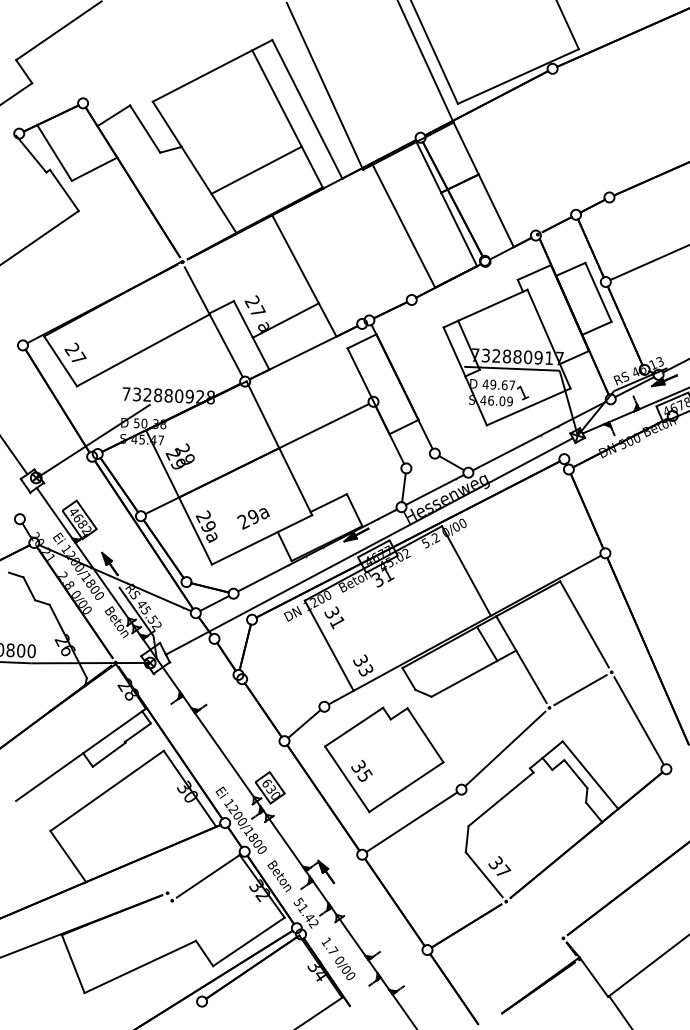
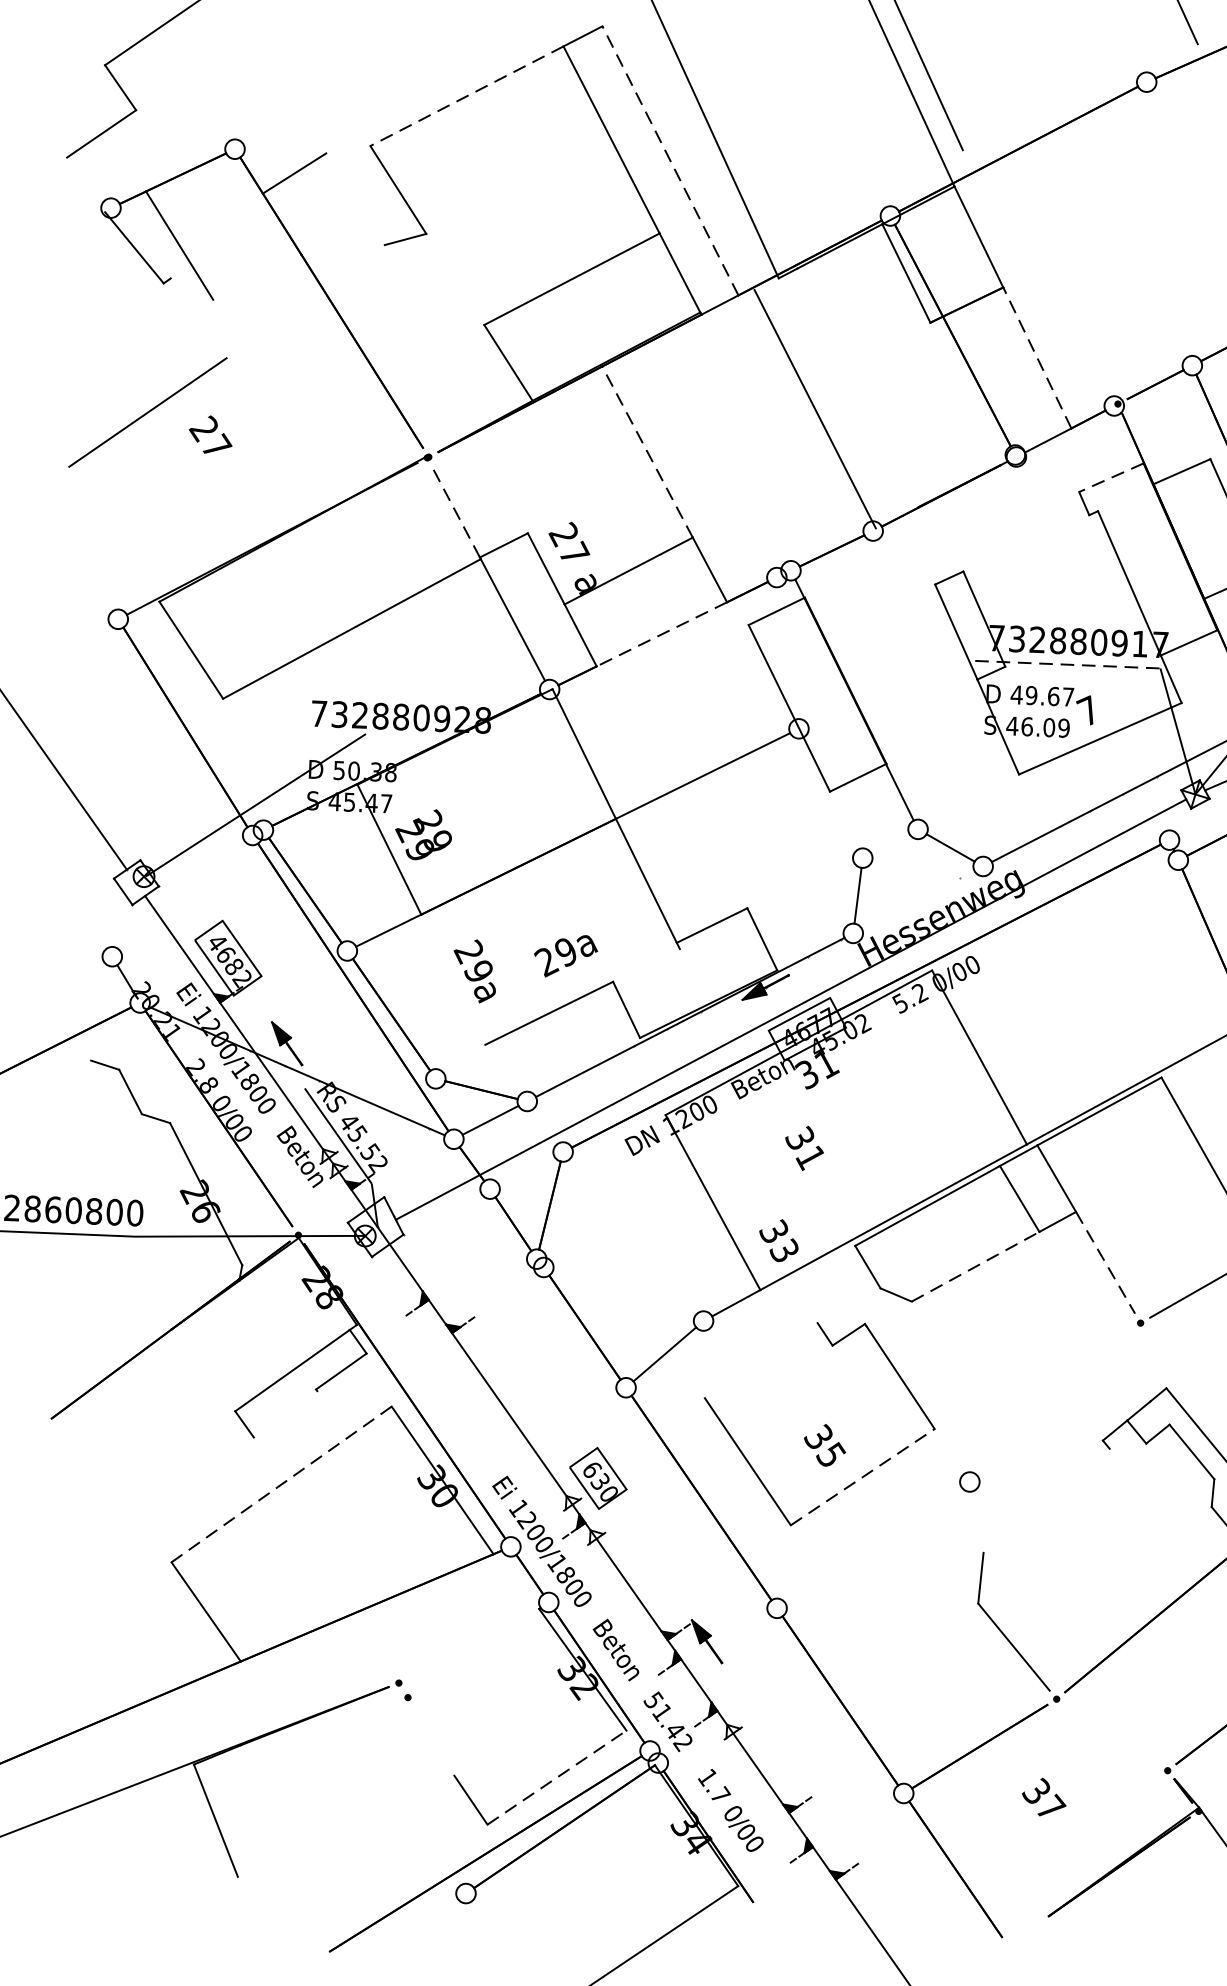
line: (202, 76) -> (466, 97), solid -> dashed
line: (517, 76) -> (1078, 97), removed
line: (307, 109) -> (670, 161), solid -> dashed
line: (145, 128) -> (356, 198), removed
line: (94, 168) -> (257, 275), removed
line: (196, 169) -> (455, 277), removed
line: (64, 189) -> (198, 316), removed
line: (496, 210) -> (1037, 357), solid -> dashed
line: (403, 225) -> (814, 407), moved
line: (459, 229) -> (965, 394), removed
line: (295, 259) -> (647, 452), solid -> dashed
line: (533, 272) -> (1109, 477), solid -> dashed
line: (196, 290) -> (455, 512), solid -> dashed
line: (490, 305) -> (1026, 541), removed
text: (75, 352) -> (210, 434), moved
line: (302, 353) -> (661, 634), solid -> dashed
line: (511, 368) -> (1066, 664), solid -> dashed
text: (522, 392) -> (1088, 710), 1 -> 7
line: (389, 434) -> (829, 792), removed
line: (434, 489) -> (917, 899), removed
line: (294, 523) -> (645, 965), removed
line: (195, 530) -> (453, 978), removed
text: (334, 617) -> (804, 1147), moved
line: (531, 677) -> (1105, 1264), solid -> dashed
line: (464, 678) -> (975, 1266), solid -> dashed
line: (354, 726) -> (762, 1359), removed
line: (505, 748) -> (1055, 1402), removed
line: (108, 754) -> (284, 1413), removed
text: (361, 770) -> (824, 1444), moved
line: (49, 776) -> (169, 1456), removed
line: (406, 787) -> (862, 1477), solid -> dashed
line: (106, 791) -> (280, 1485), solid -> dashed
line: (500, 799) -> (1045, 1501), removed
line: (411, 821) -> (872, 1543), removed
text: (499, 865) -> (1043, 1796), moved
line: (207, 876) -> (476, 1650), removed
line: (249, 941) -> (558, 1776), solid -> dashed
line: (140, 966) -> (346, 1825), removed

